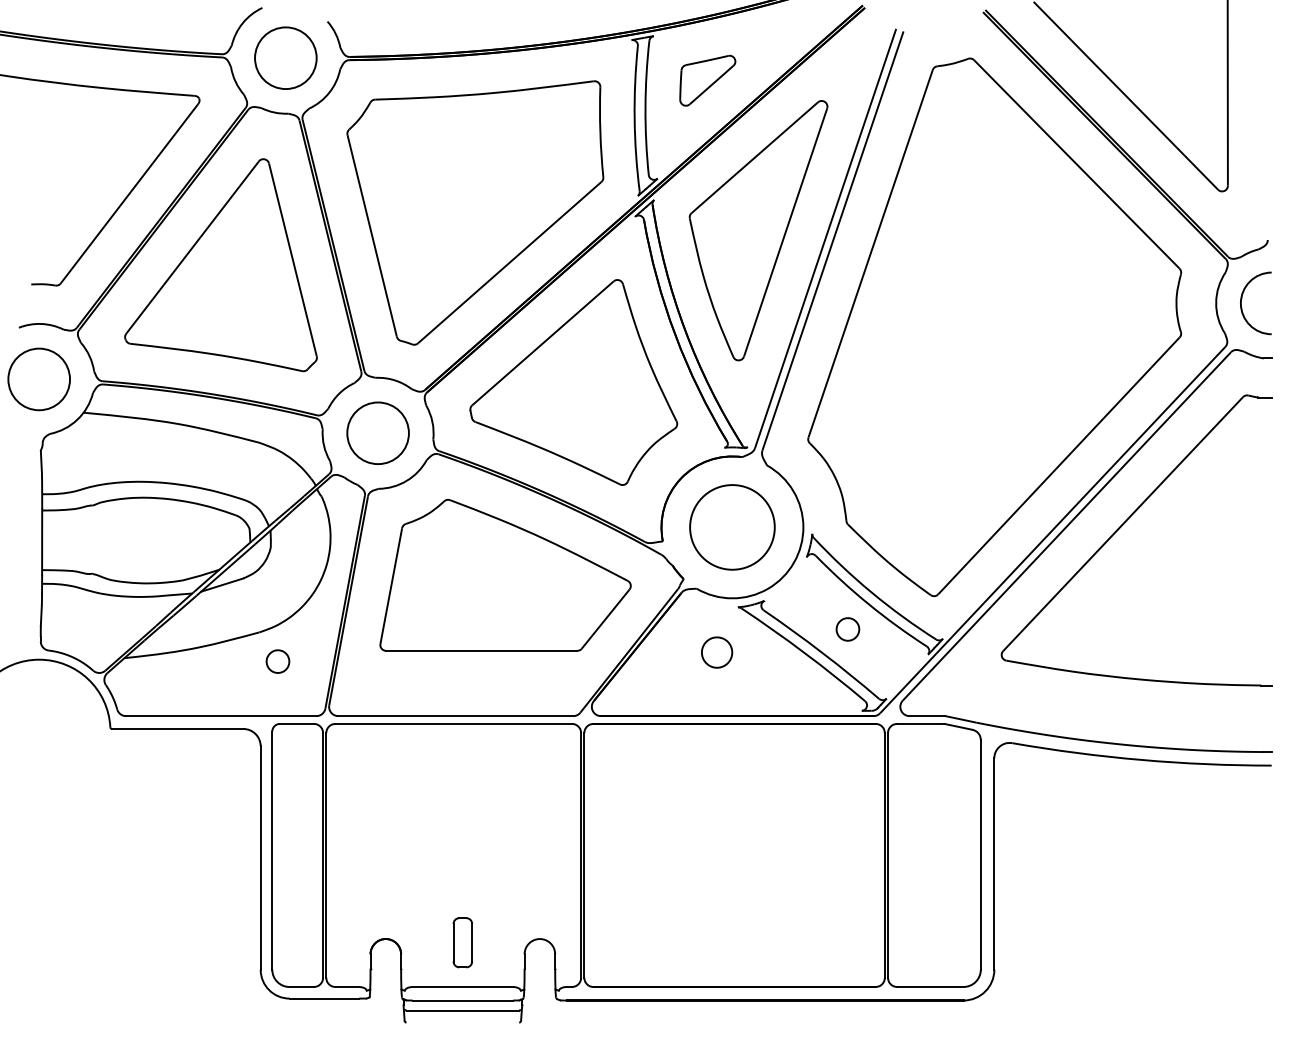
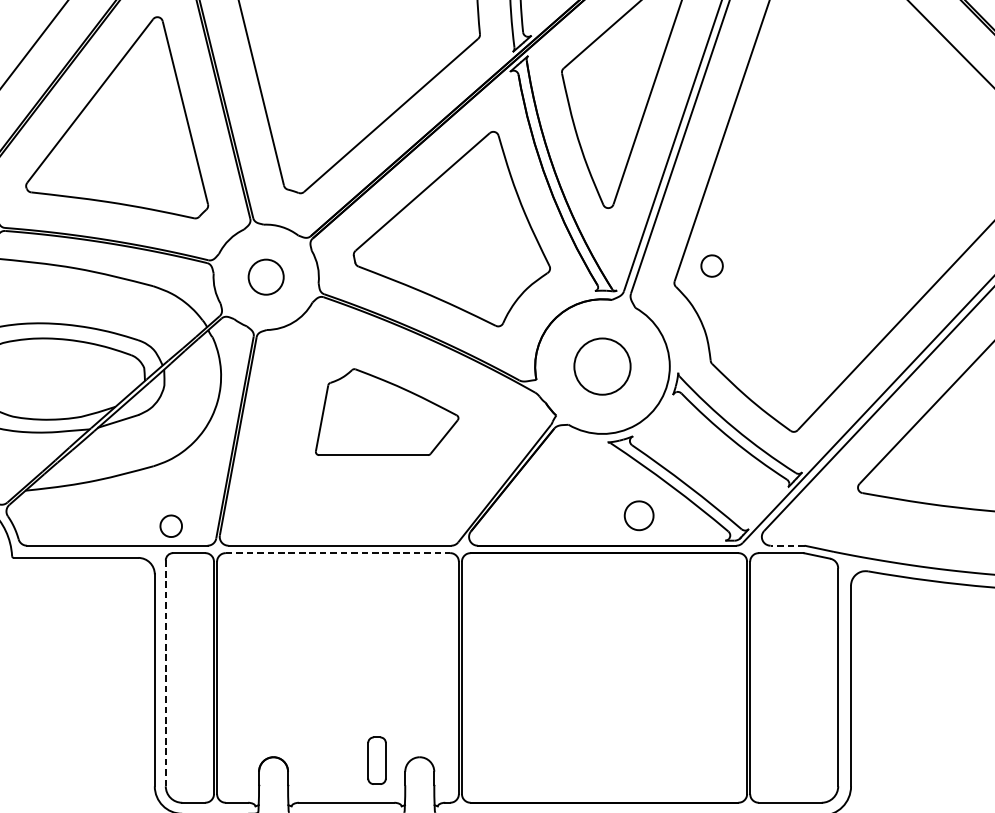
circle: (377, 432) -> (265, 276), size x0.6
circle: (732, 527) -> (602, 366), size x0.7
part: (505, 575) -> (387, 412), size x0.6
part: (847, 629) -> (711, 266), moved
part: (717, 652) -> (639, 515), moved
part: (277, 661) -> (170, 526), moved
line: (927, 716) -> (787, 546), solid -> dashed
line: (454, 723) -> (338, 552), solid -> dashed
line: (272, 850) -> (166, 673), solid -> dashed
part: (462, 942) -> (376, 760), moved

